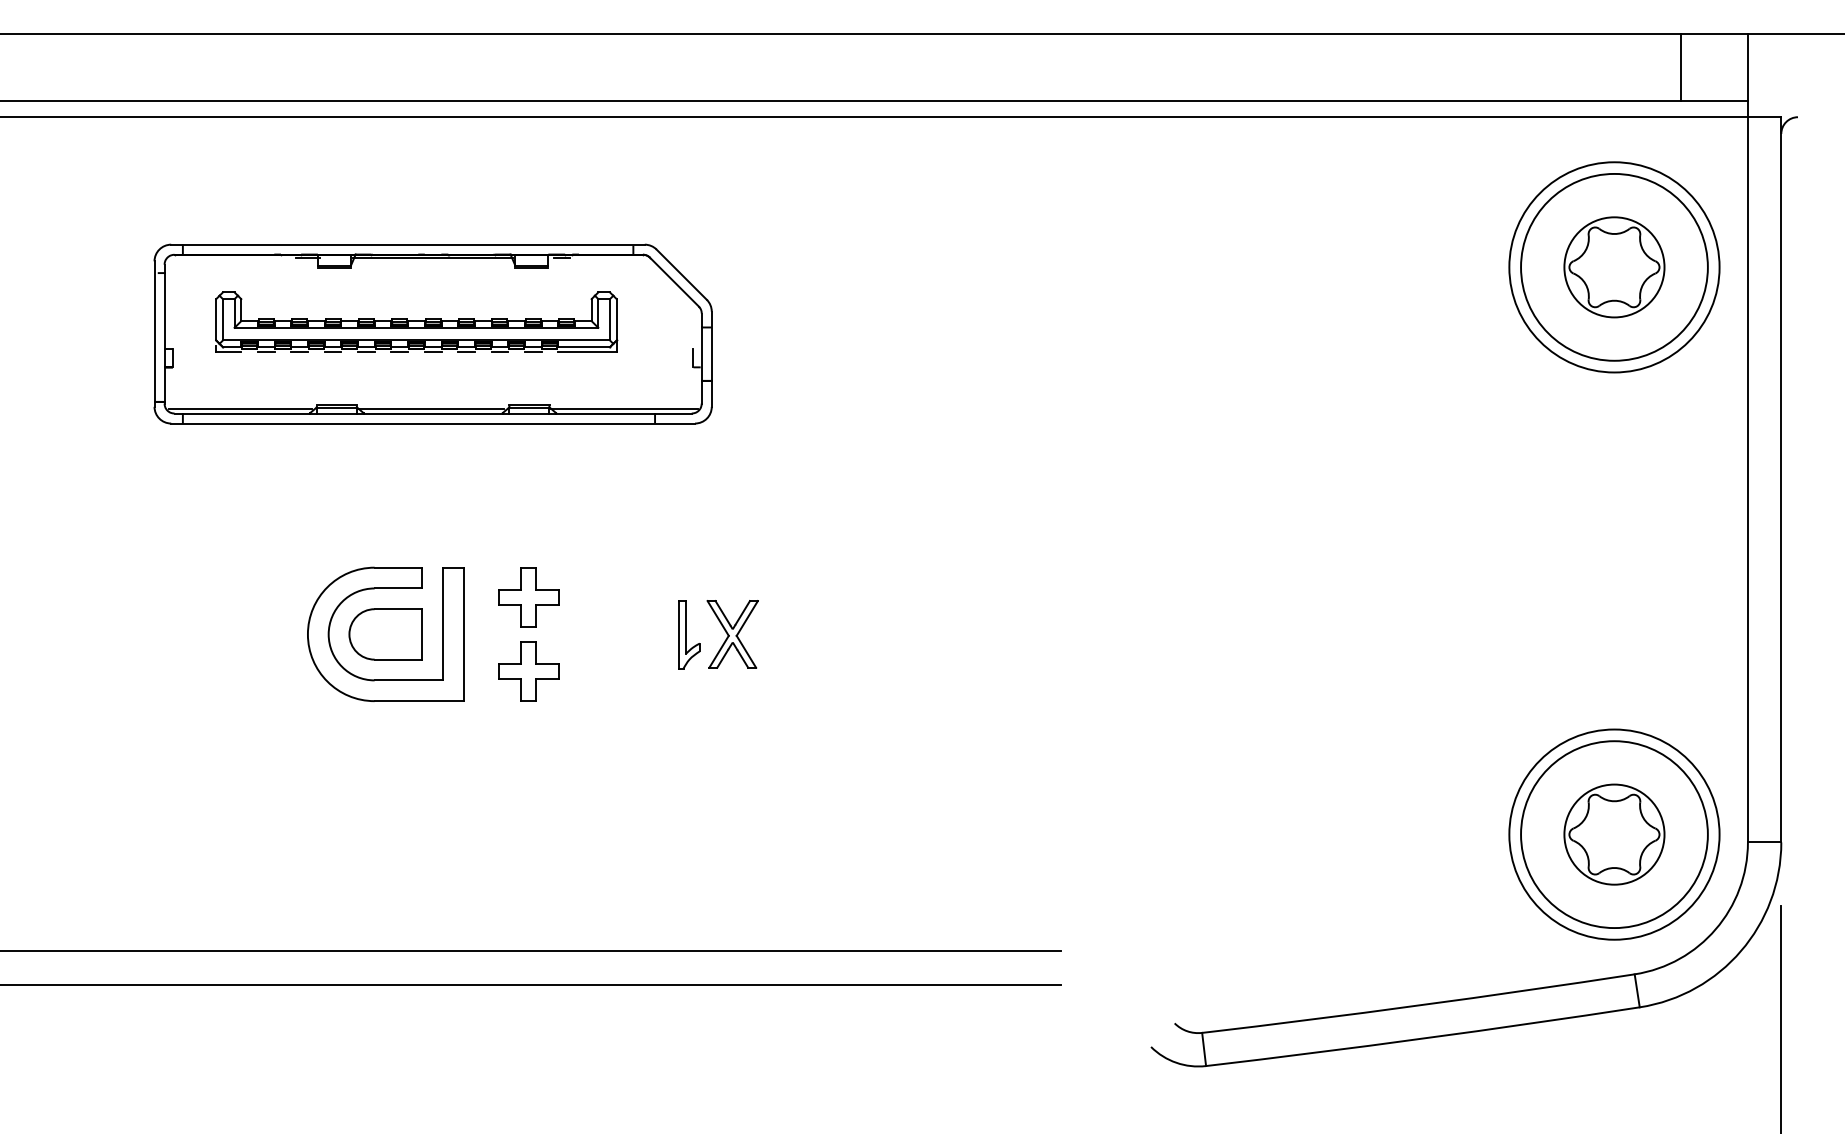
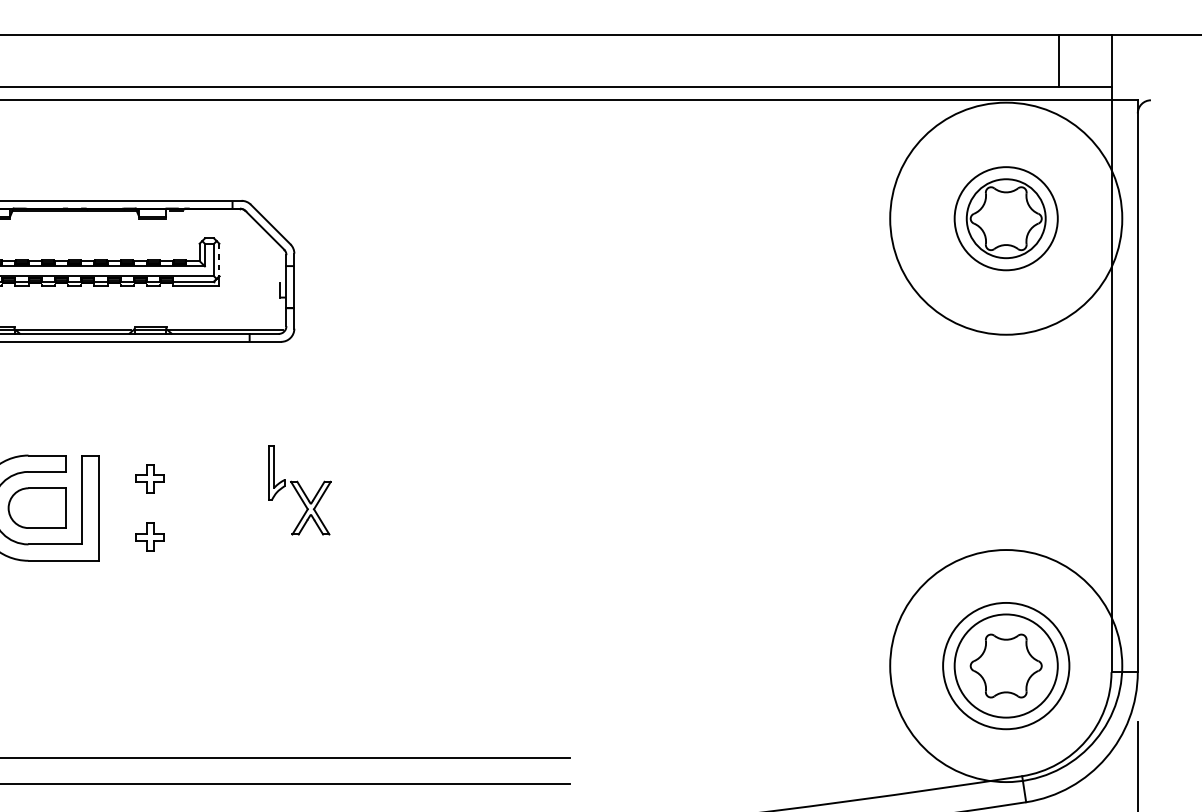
circle: (1614, 266) -> (1006, 218), size x0.7
circle: (1614, 267) -> (1006, 218), size x1.4
line: (616, 319) -> (219, 259), solid -> dashed
part: (528, 597) -> (149, 479), size x0.6
part: (689, 634) -> (276, 472), moved
part: (528, 671) -> (149, 537), size x0.6
circle: (1614, 834) -> (1006, 665), size x0.7
circle: (1614, 834) -> (1006, 665), size x1.4
circle: (1614, 834) -> (1006, 665), size x1.6

